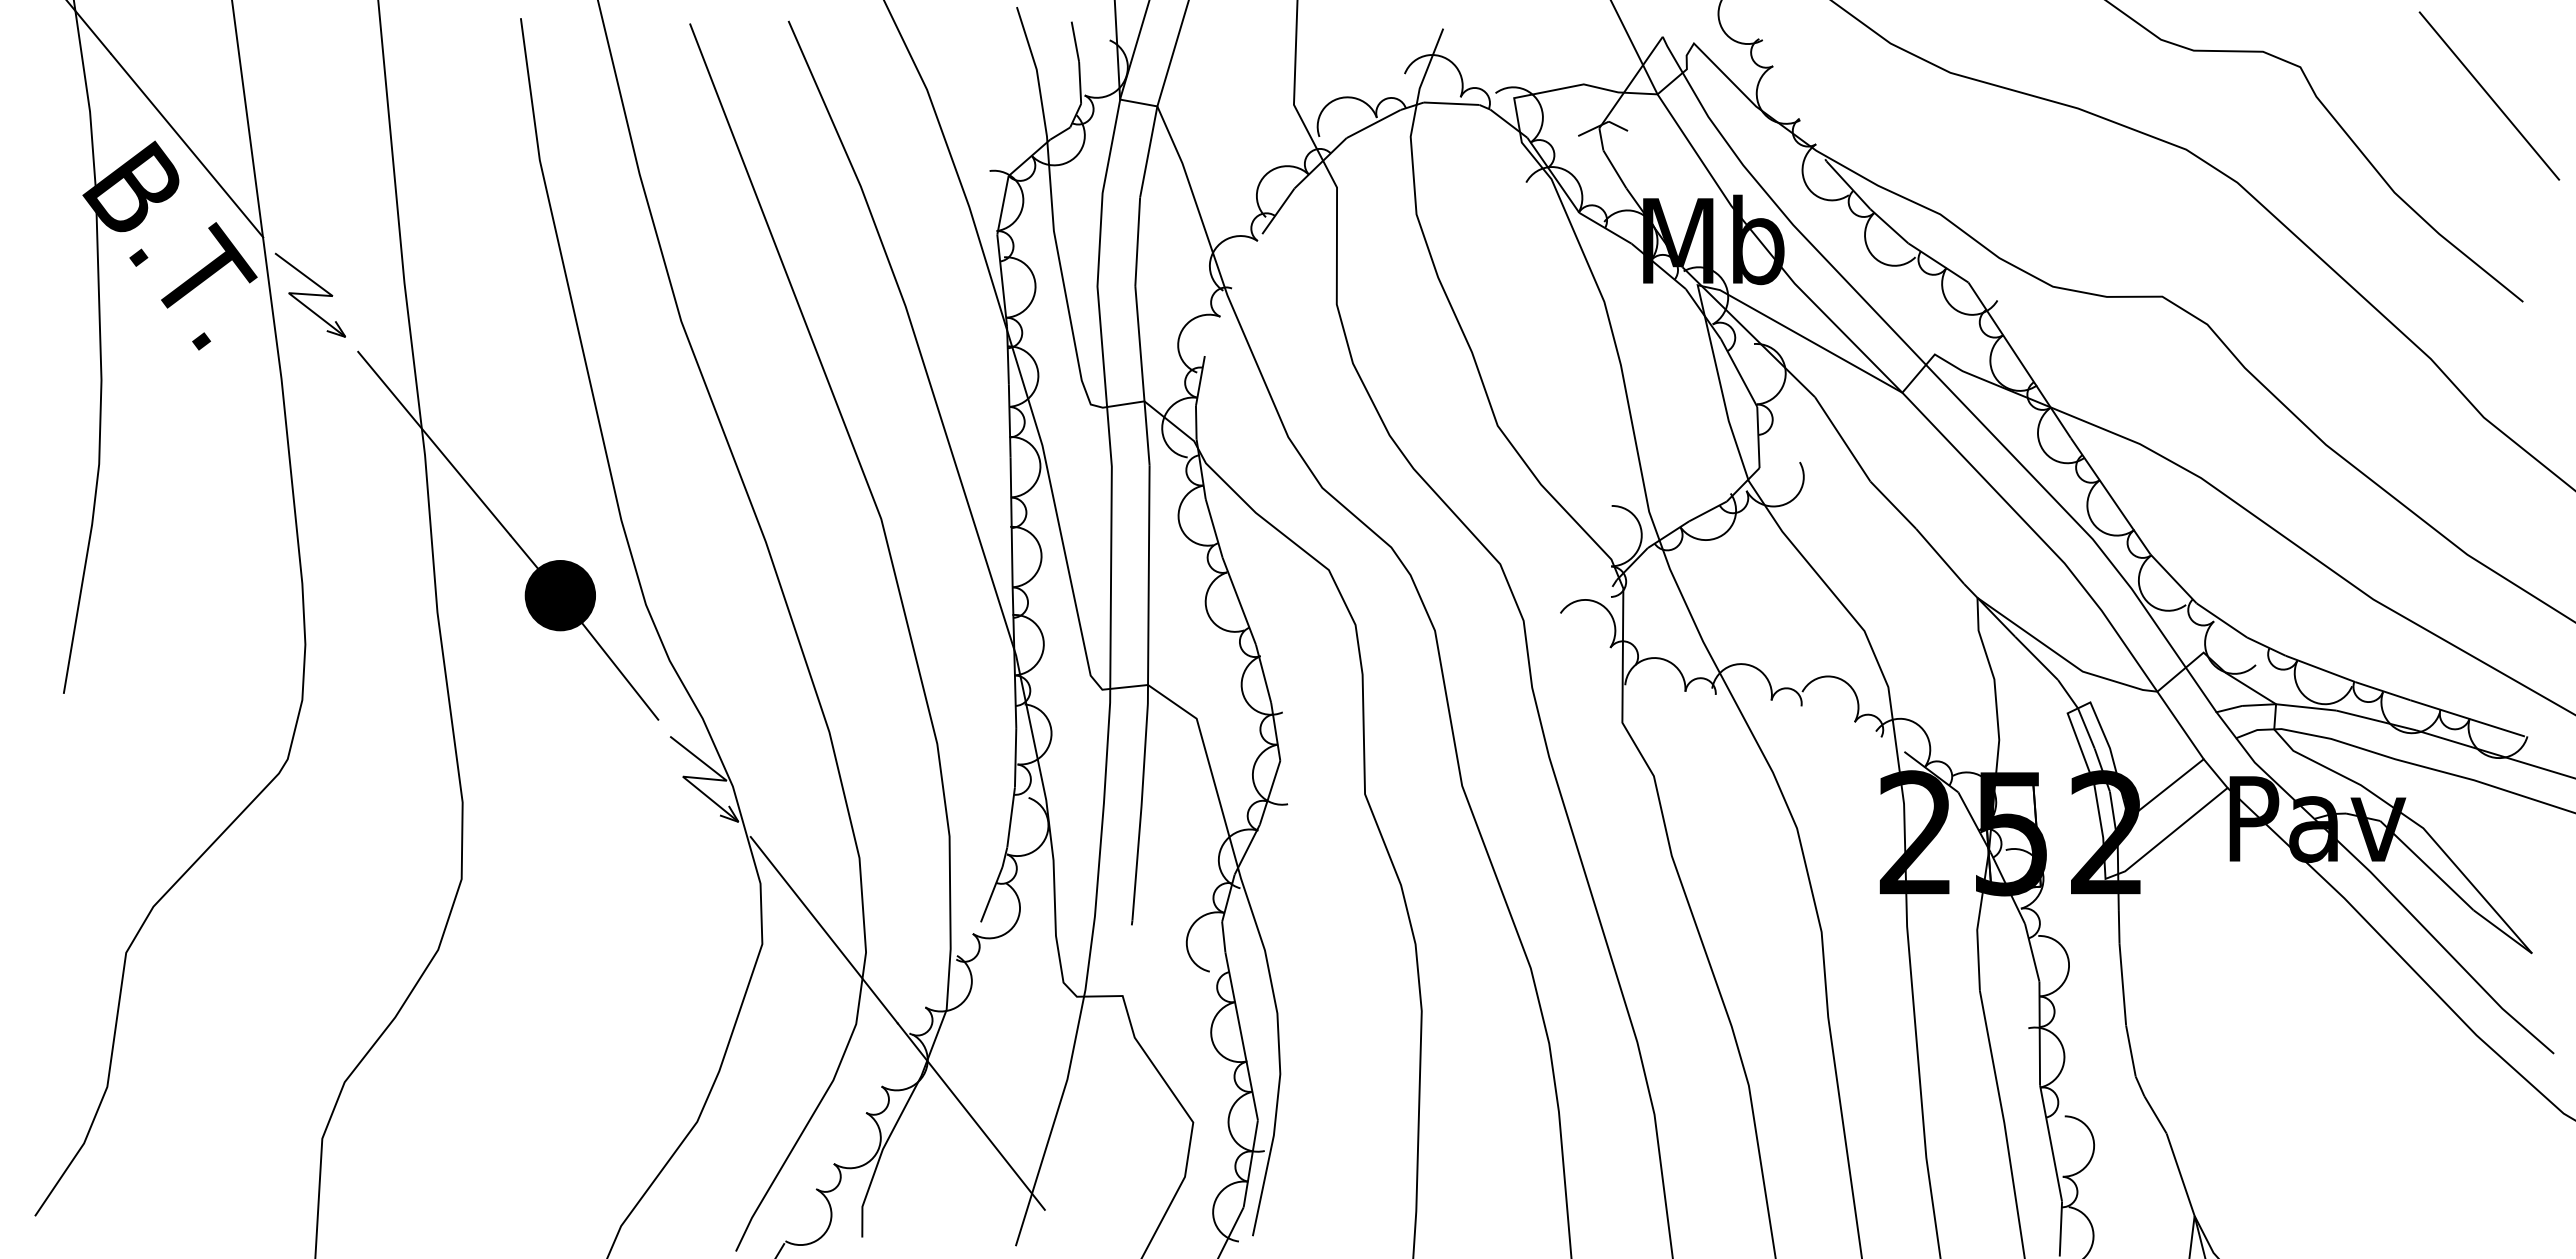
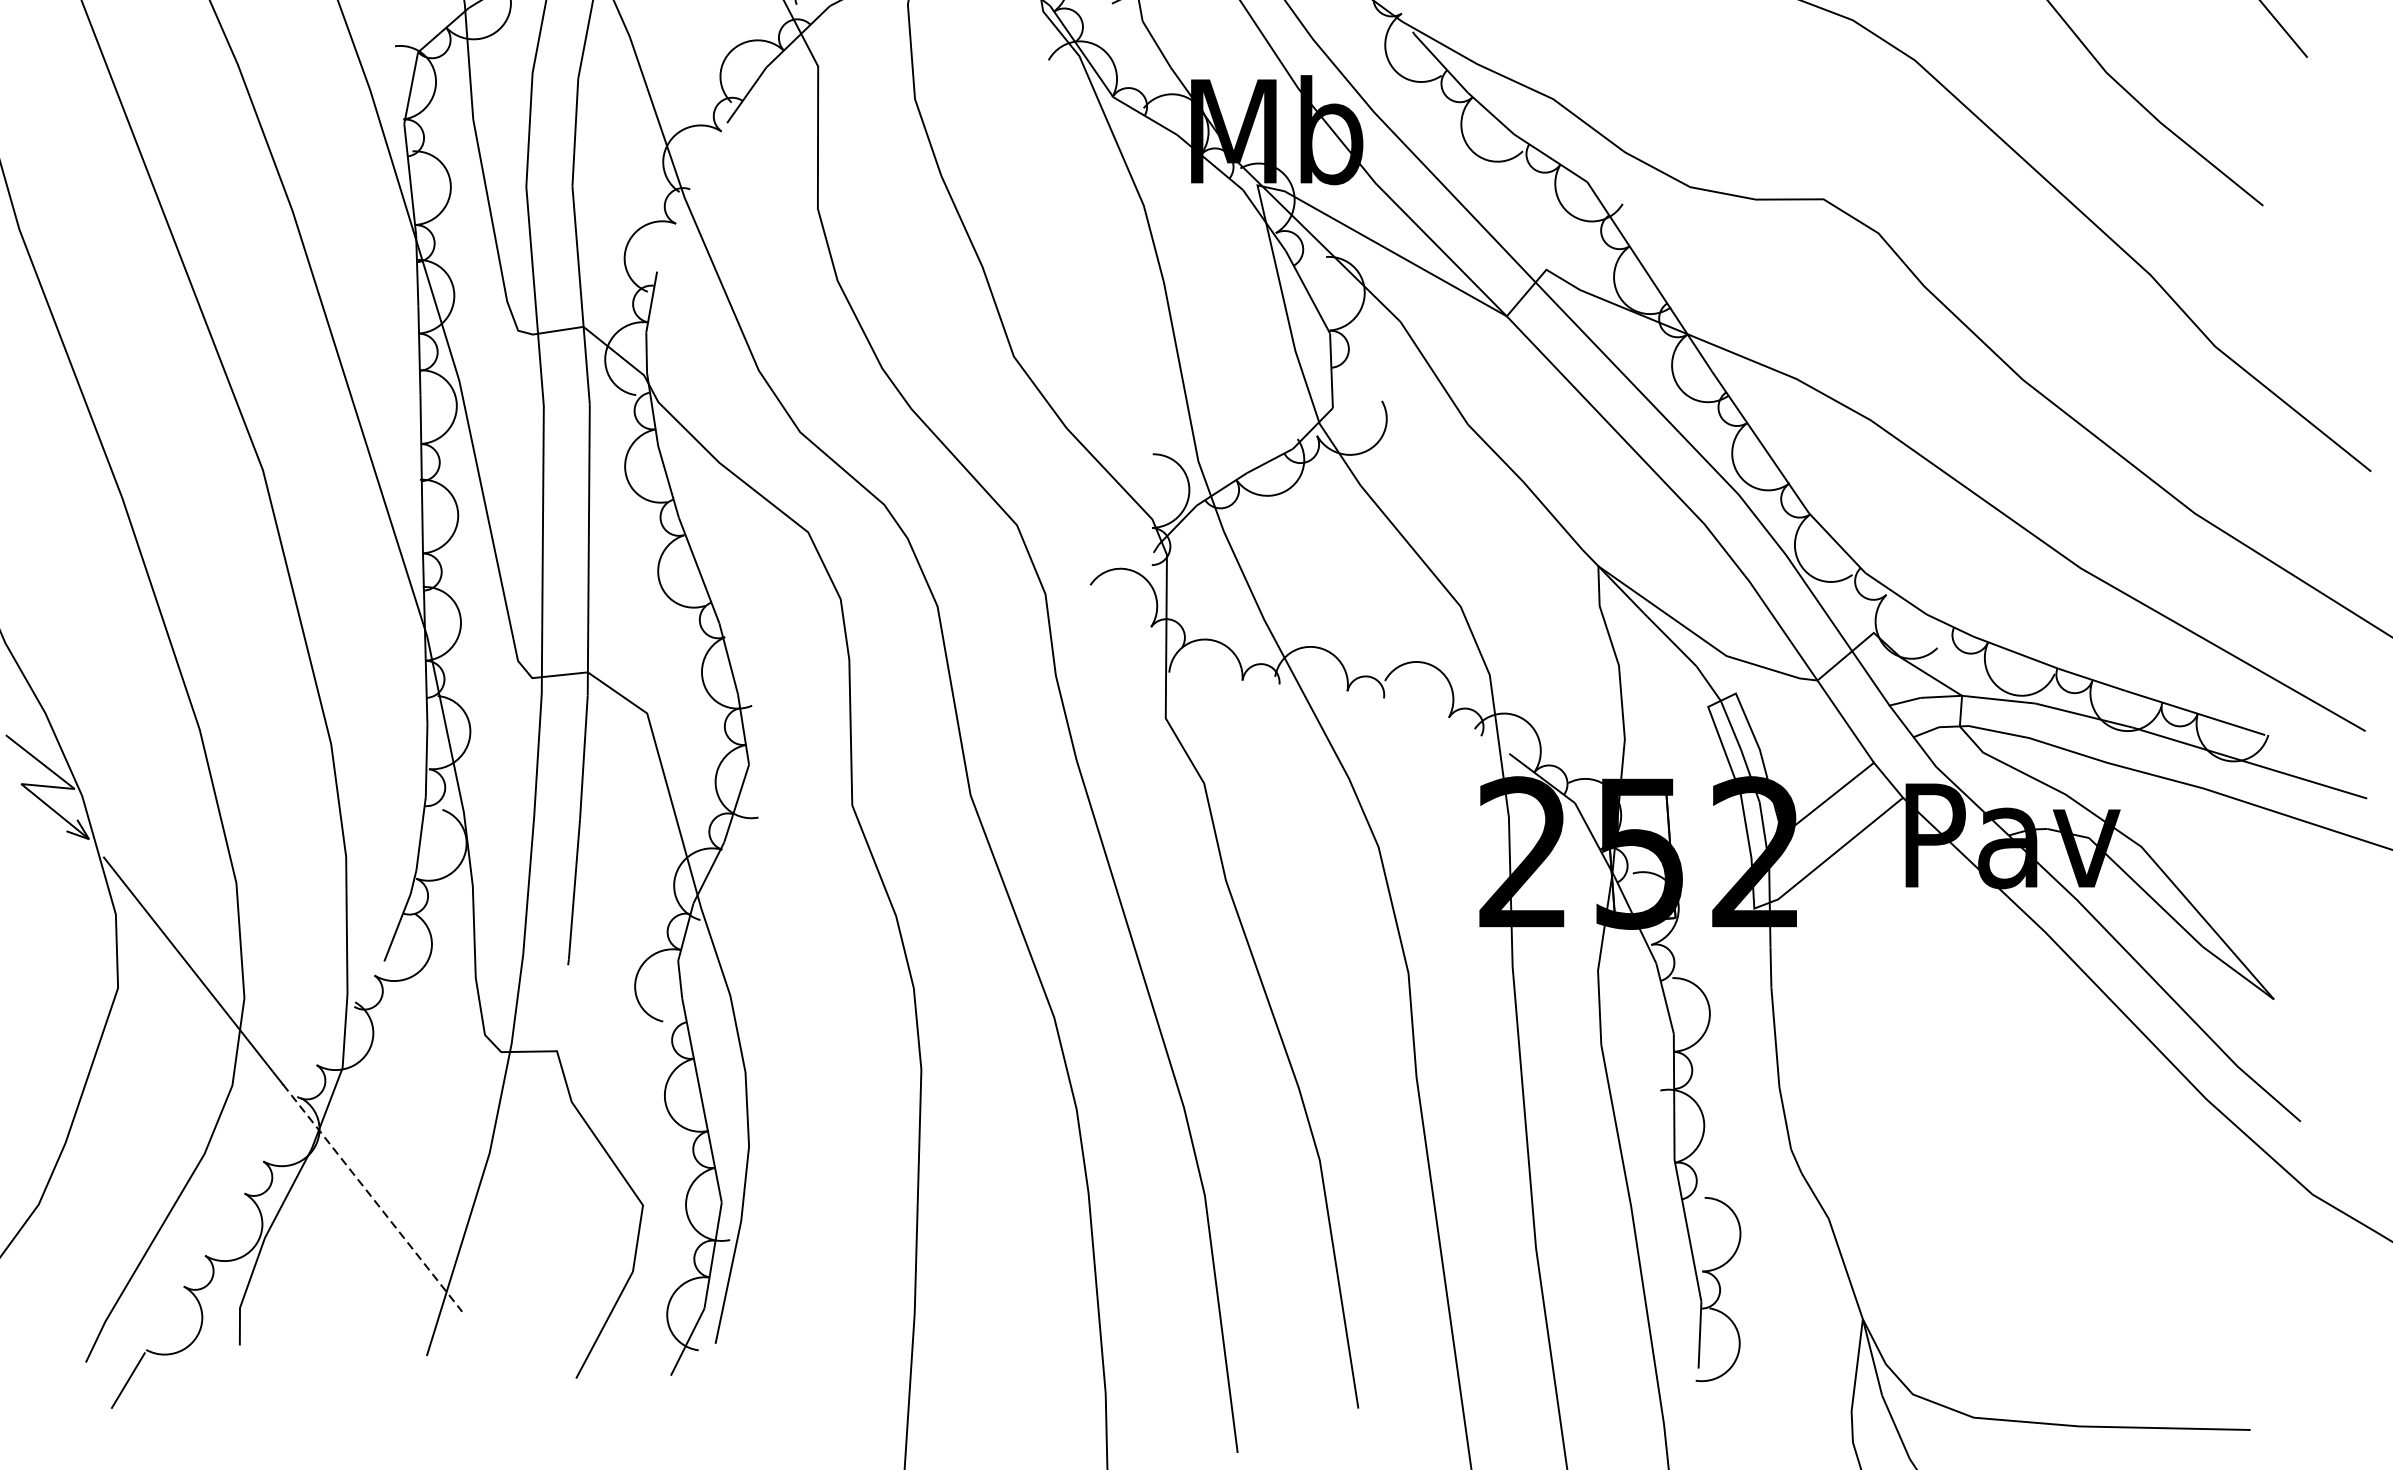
line: (971, 1116) -> (372, 1198), solid -> dashed

